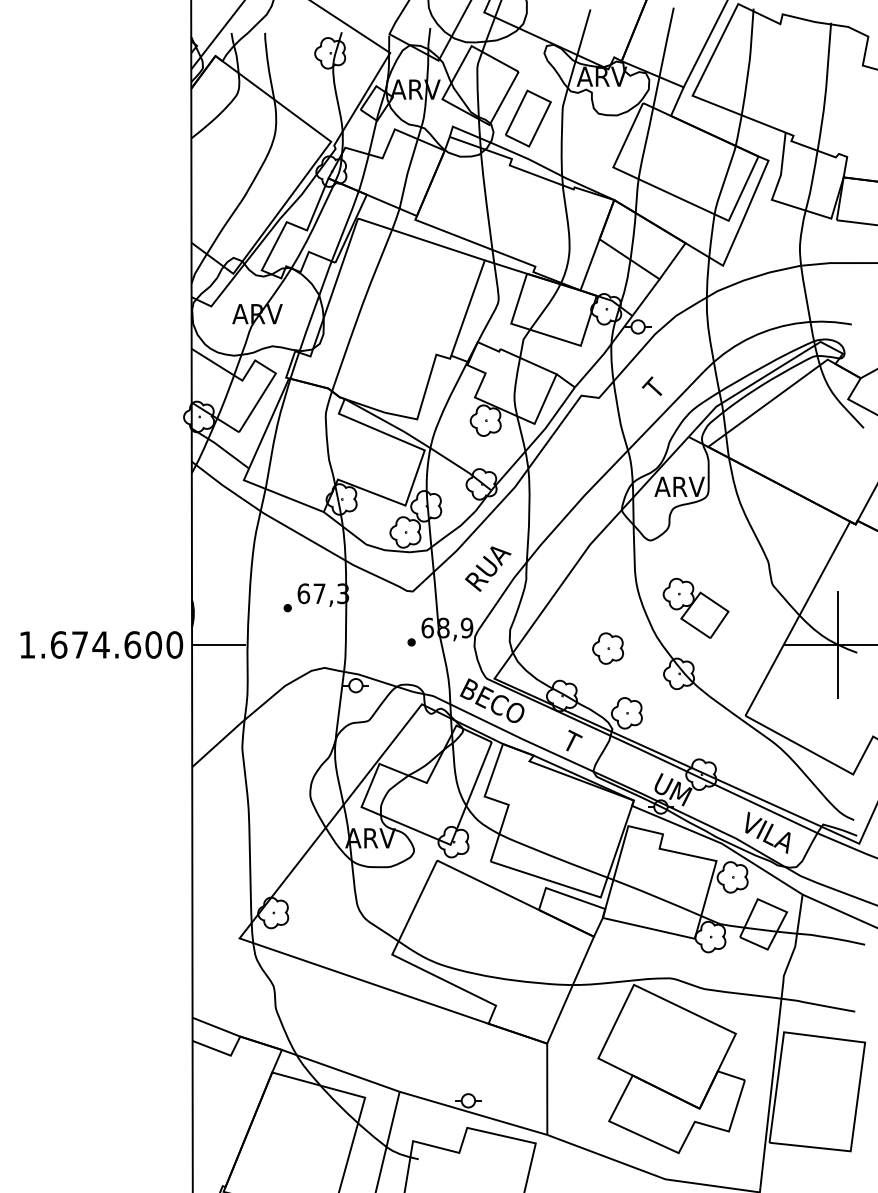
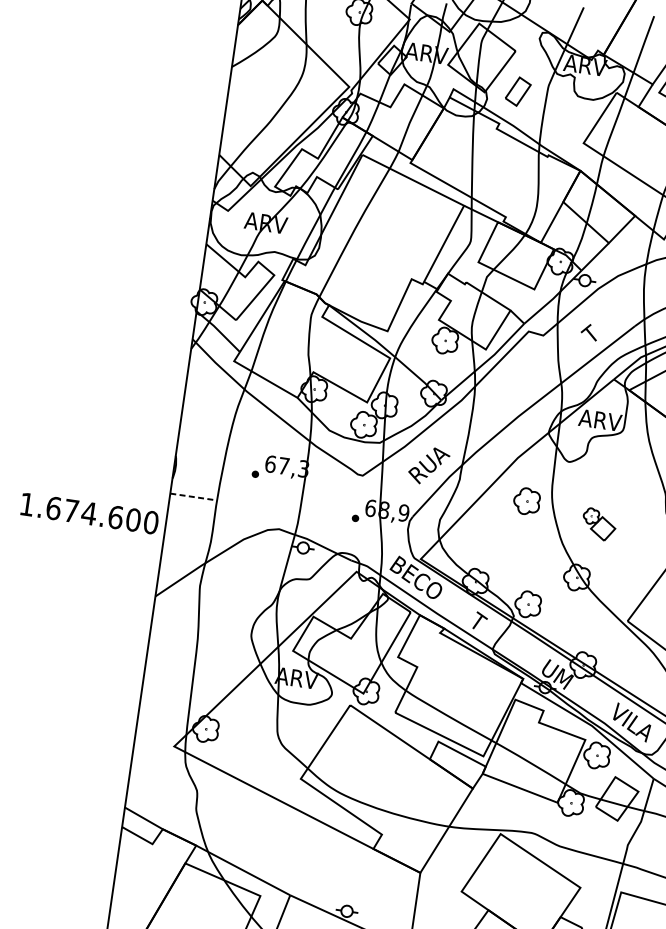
part: (528, 118) -> (518, 91), size x0.6
part: (695, 608) -> (598, 524), size x0.6
text: (101, 644) -> (89, 513), moved
line: (218, 645) -> (192, 497), solid -> dashed
part: (607, 648) -> (526, 501), moved

